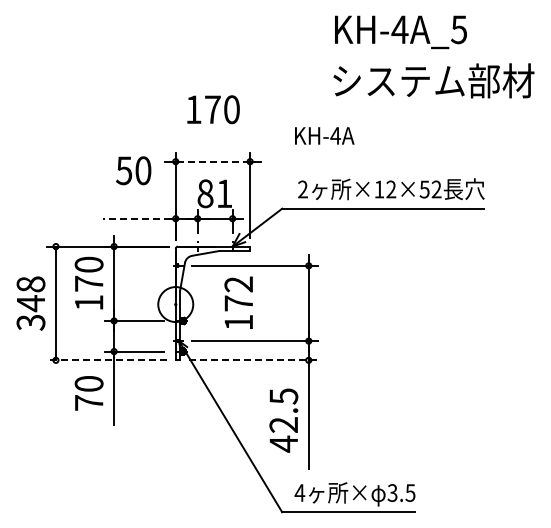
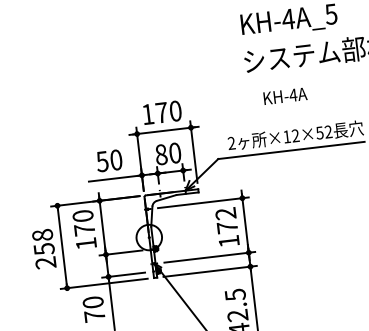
text: (213, 109) -> (162, 112), moved
text: (324, 135) -> (285, 95), moved
line: (212, 161) -> (163, 130), dashed -> solid
text: (133, 170) -> (109, 160), moved
text: (224, 193) -> (175, 152), 81 -> 80
line: (136, 218) -> (113, 178), dashed -> solid
text: (238, 302) -> (227, 226), moved
text: (31, 312) -> (45, 255), 348 -> 258
line: (107, 360) -> (104, 283), dashed -> solid
line: (253, 360) -> (210, 271), dashed -> solid

